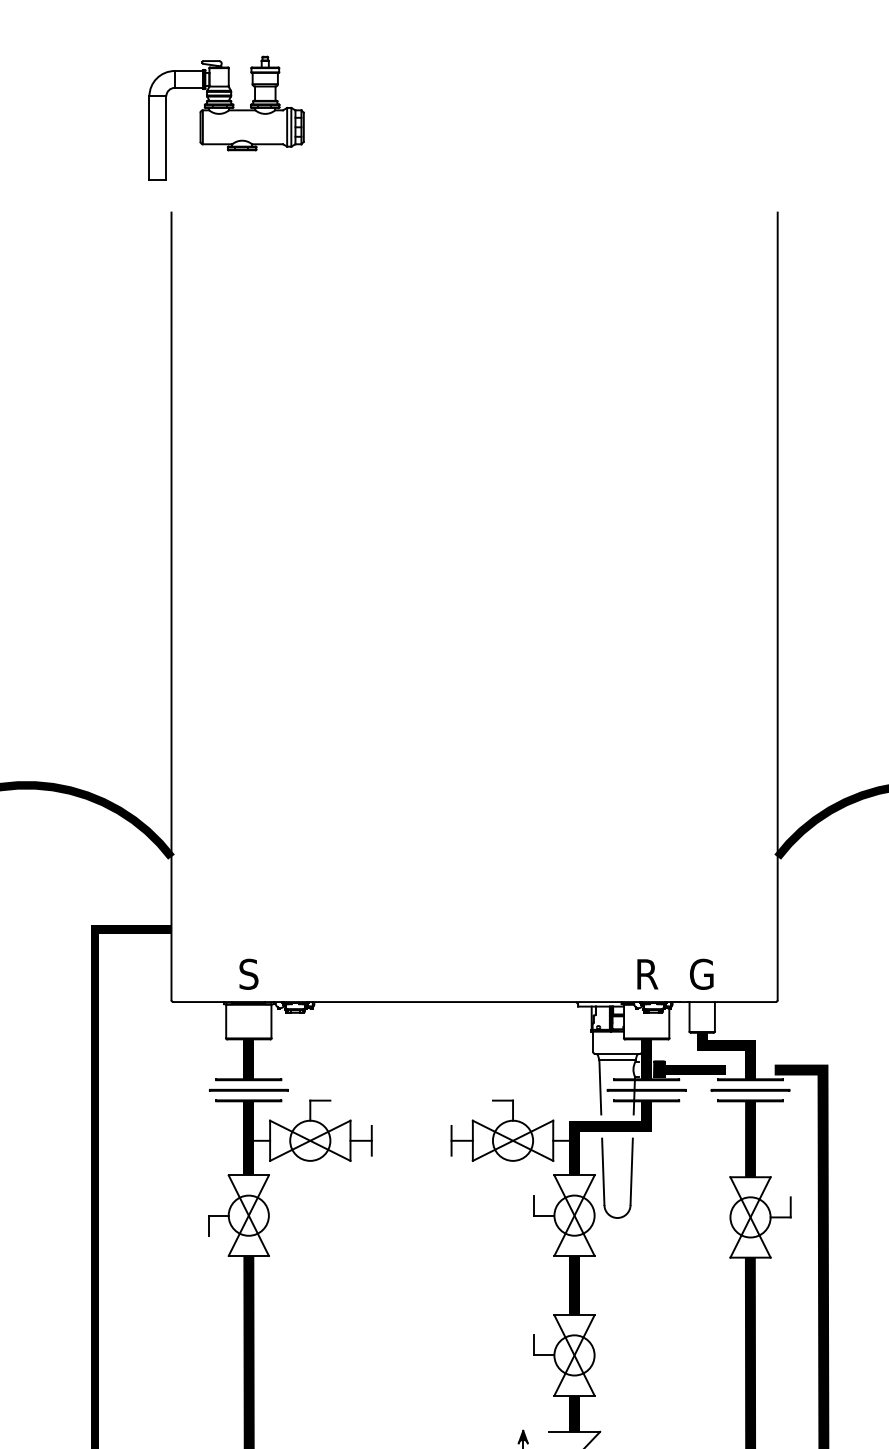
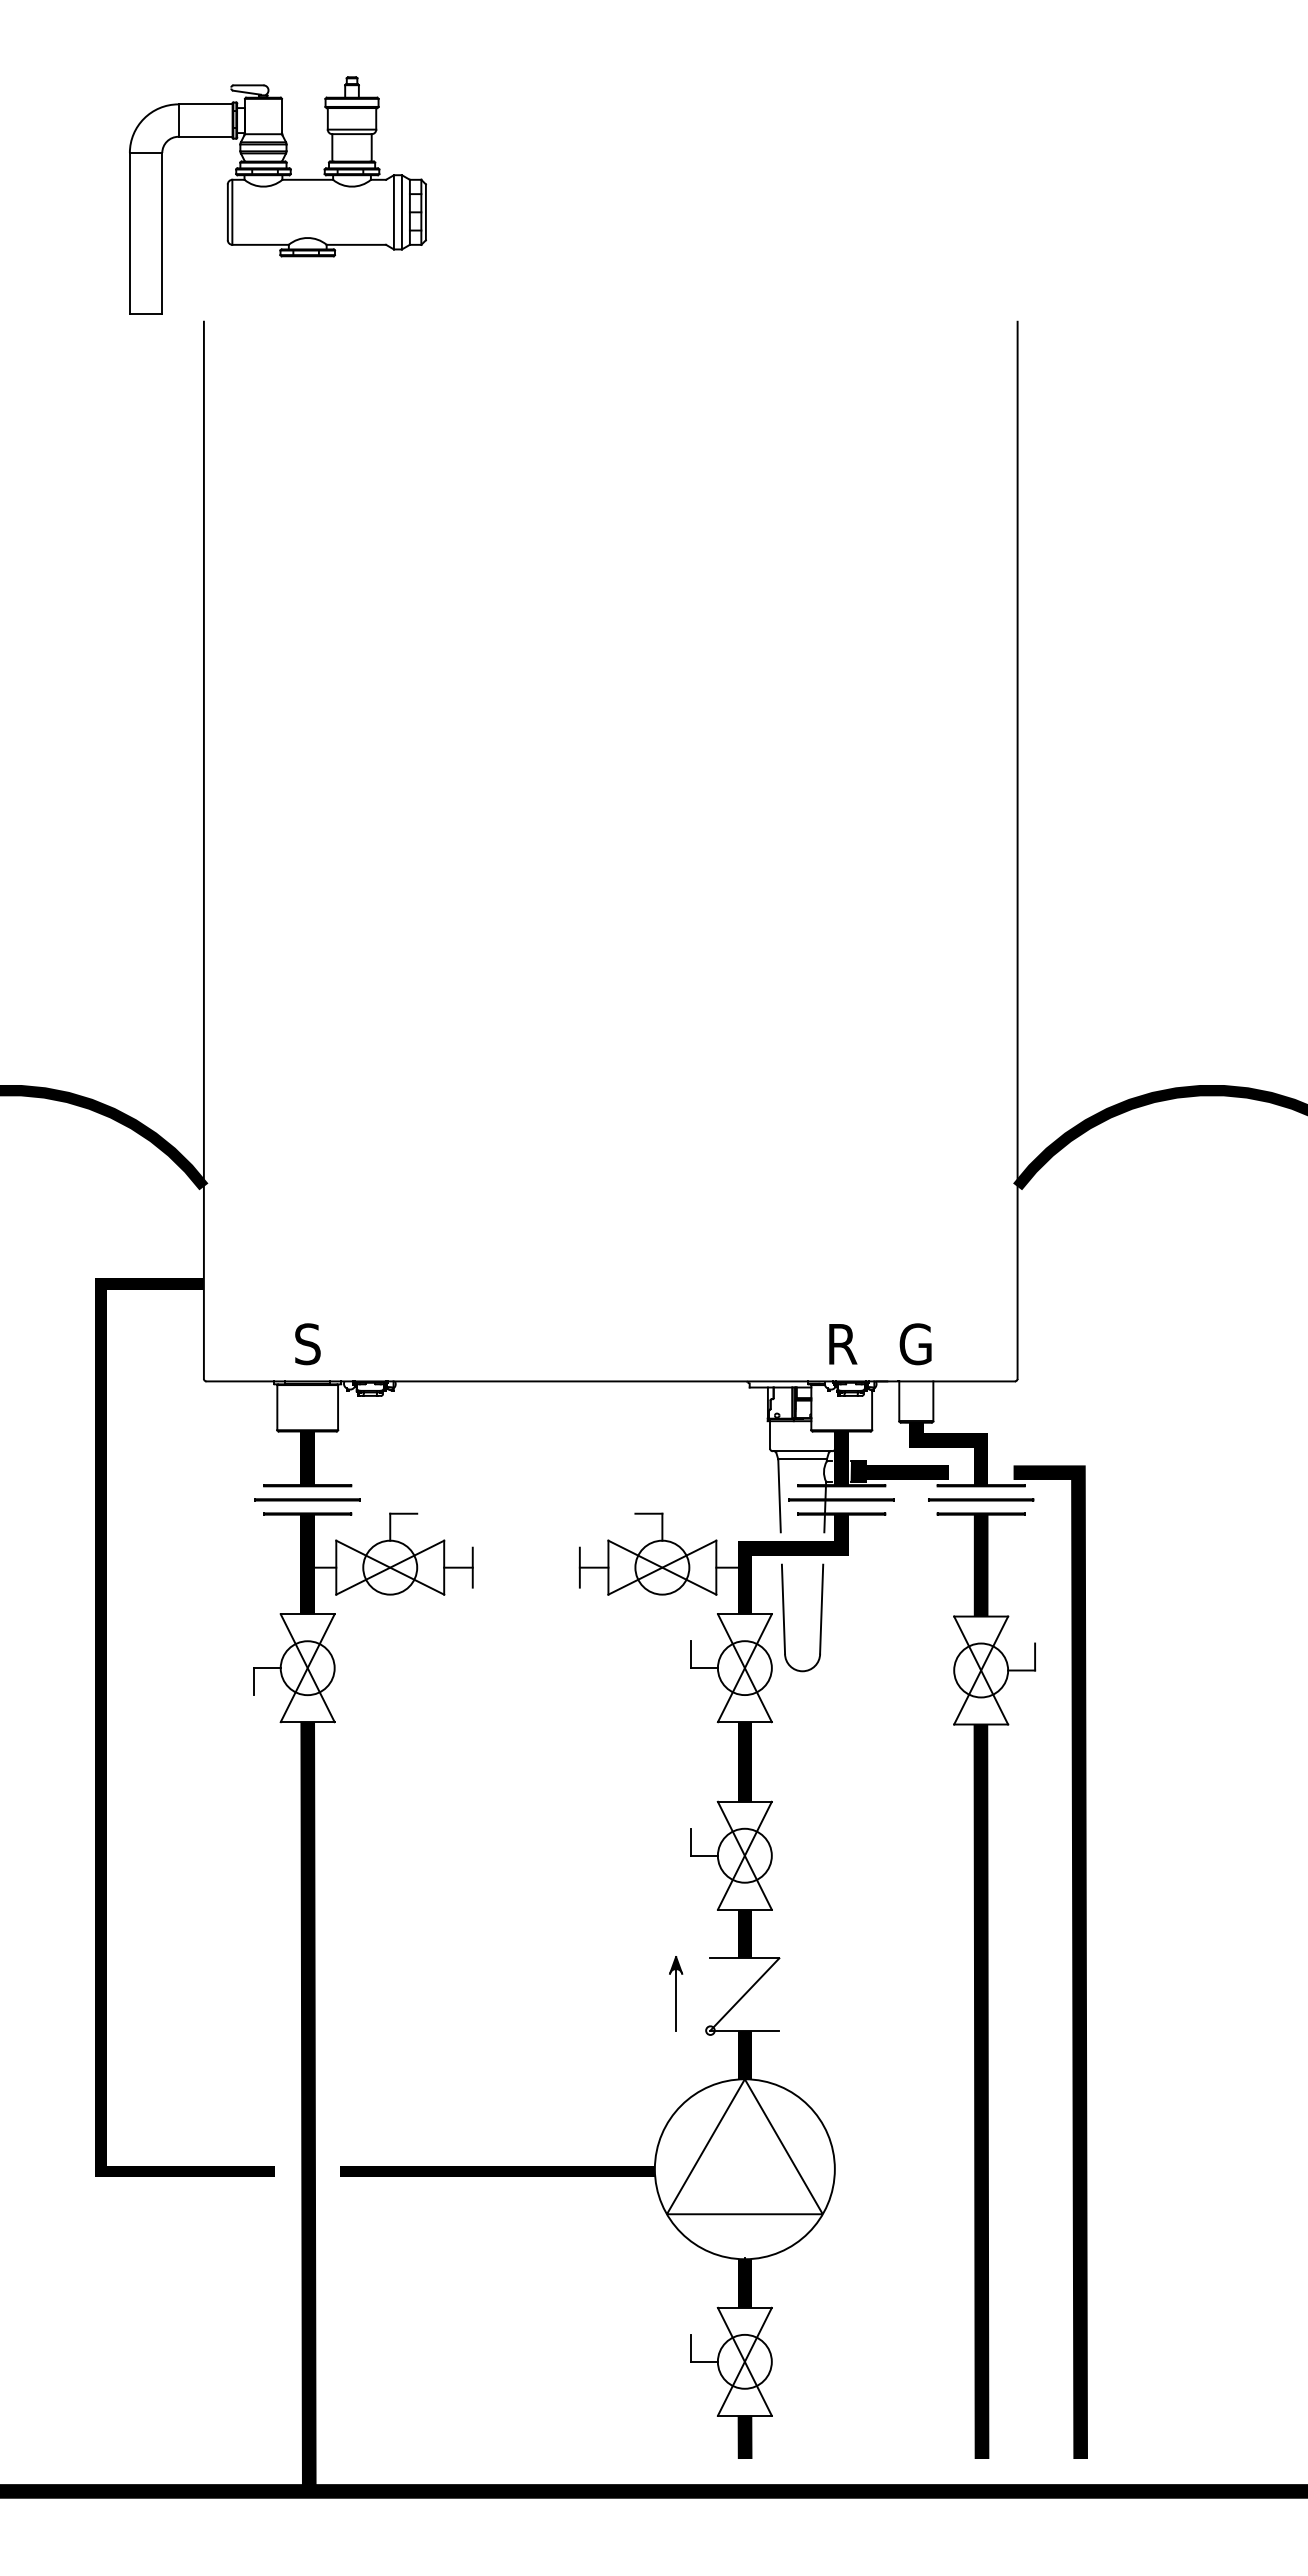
part: (226, 118) -> (277, 195), size x1.43

